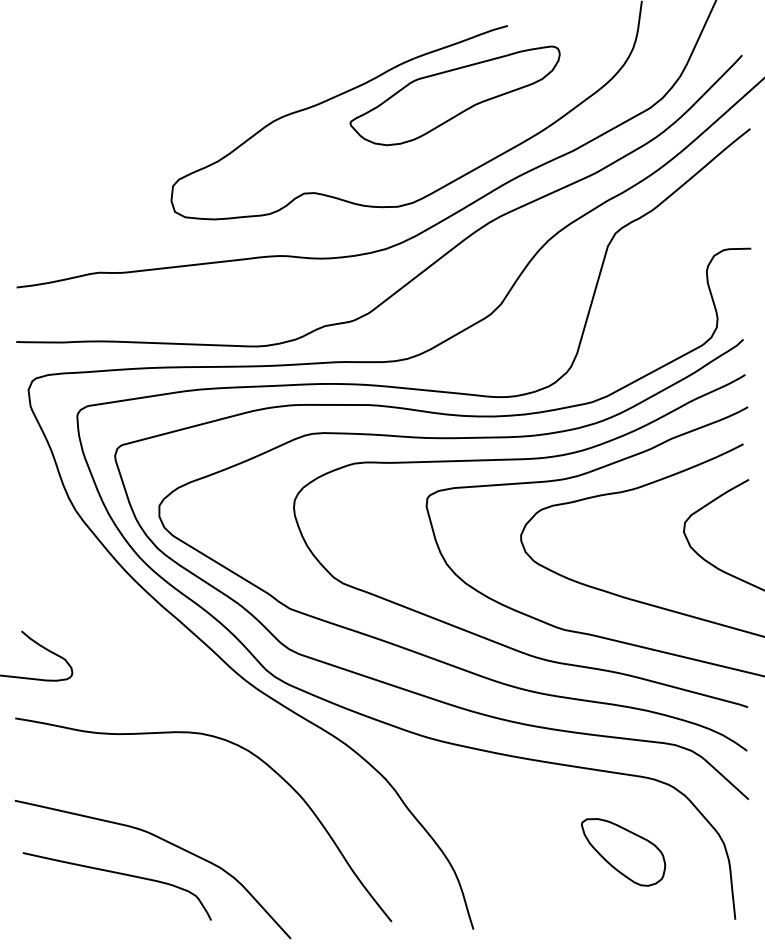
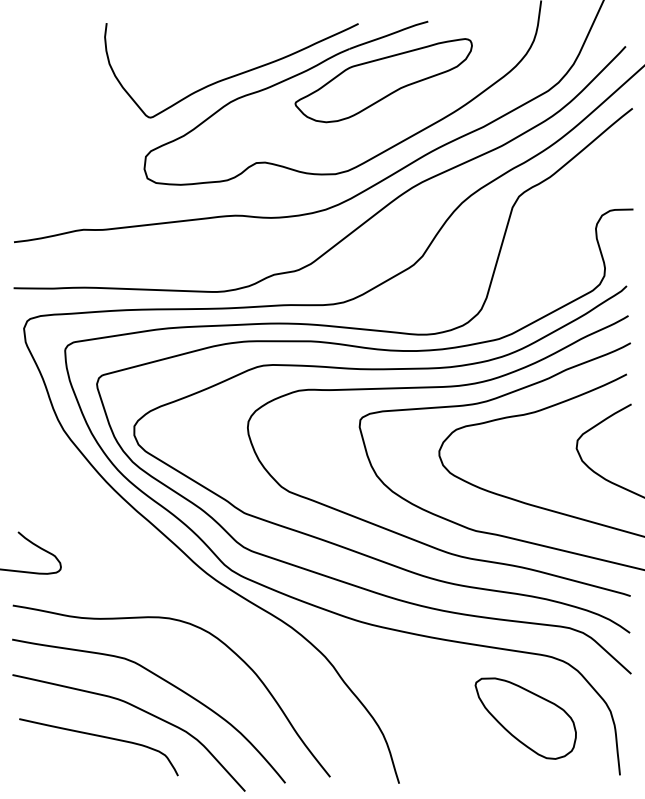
curve: (275, 89) -> (232, 75), added
curve: (195, 808) -> (164, 681), added
part: (623, 852) -> (525, 718), size x1.43

